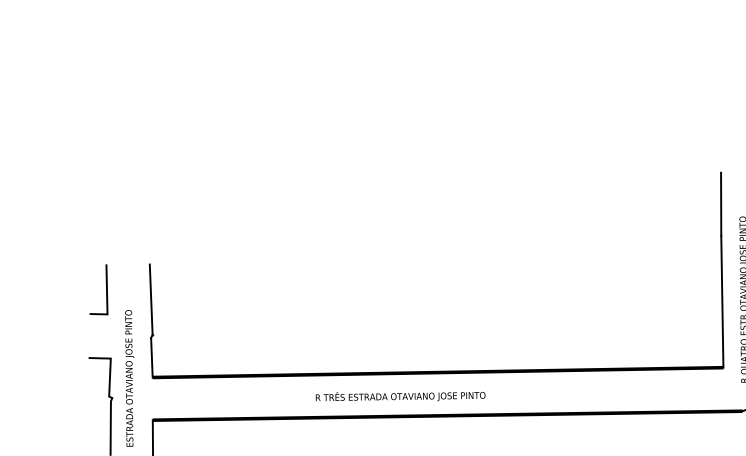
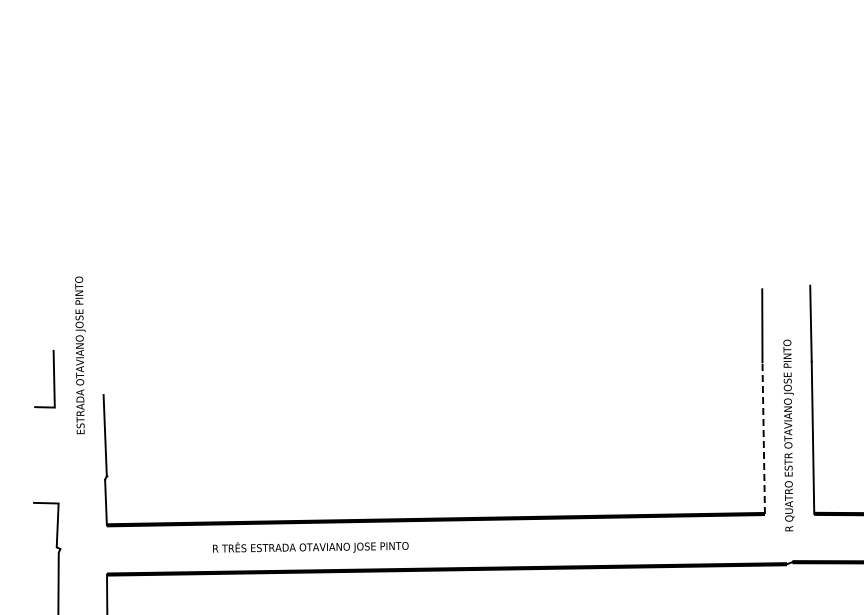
line: (106, 290) -> (53, 379), moved
line: (722, 302) -> (763, 438), solid -> dashed
text: (129, 378) -> (80, 355), moved
text: (400, 396) -> (310, 547), moved

